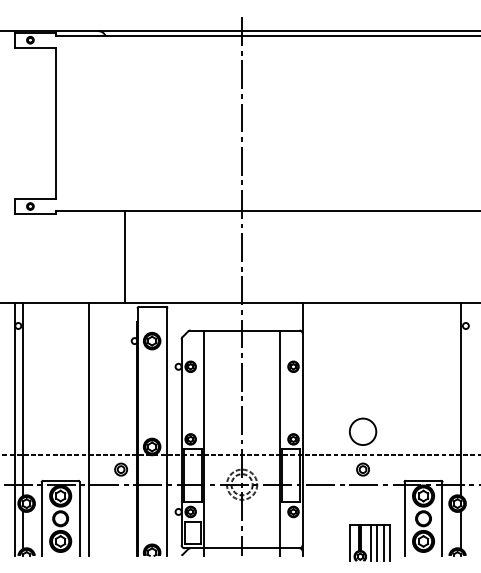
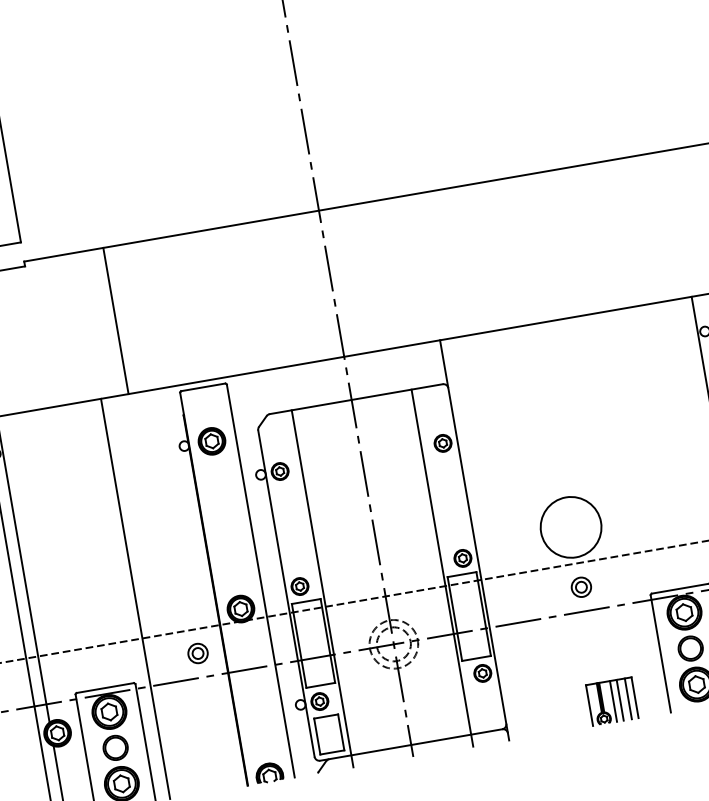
line: (125, 257) -> (116, 321), moved
circle: (362, 431) -> (570, 527), size x1.43
part: (369, 542) -> (611, 701), size x0.71

